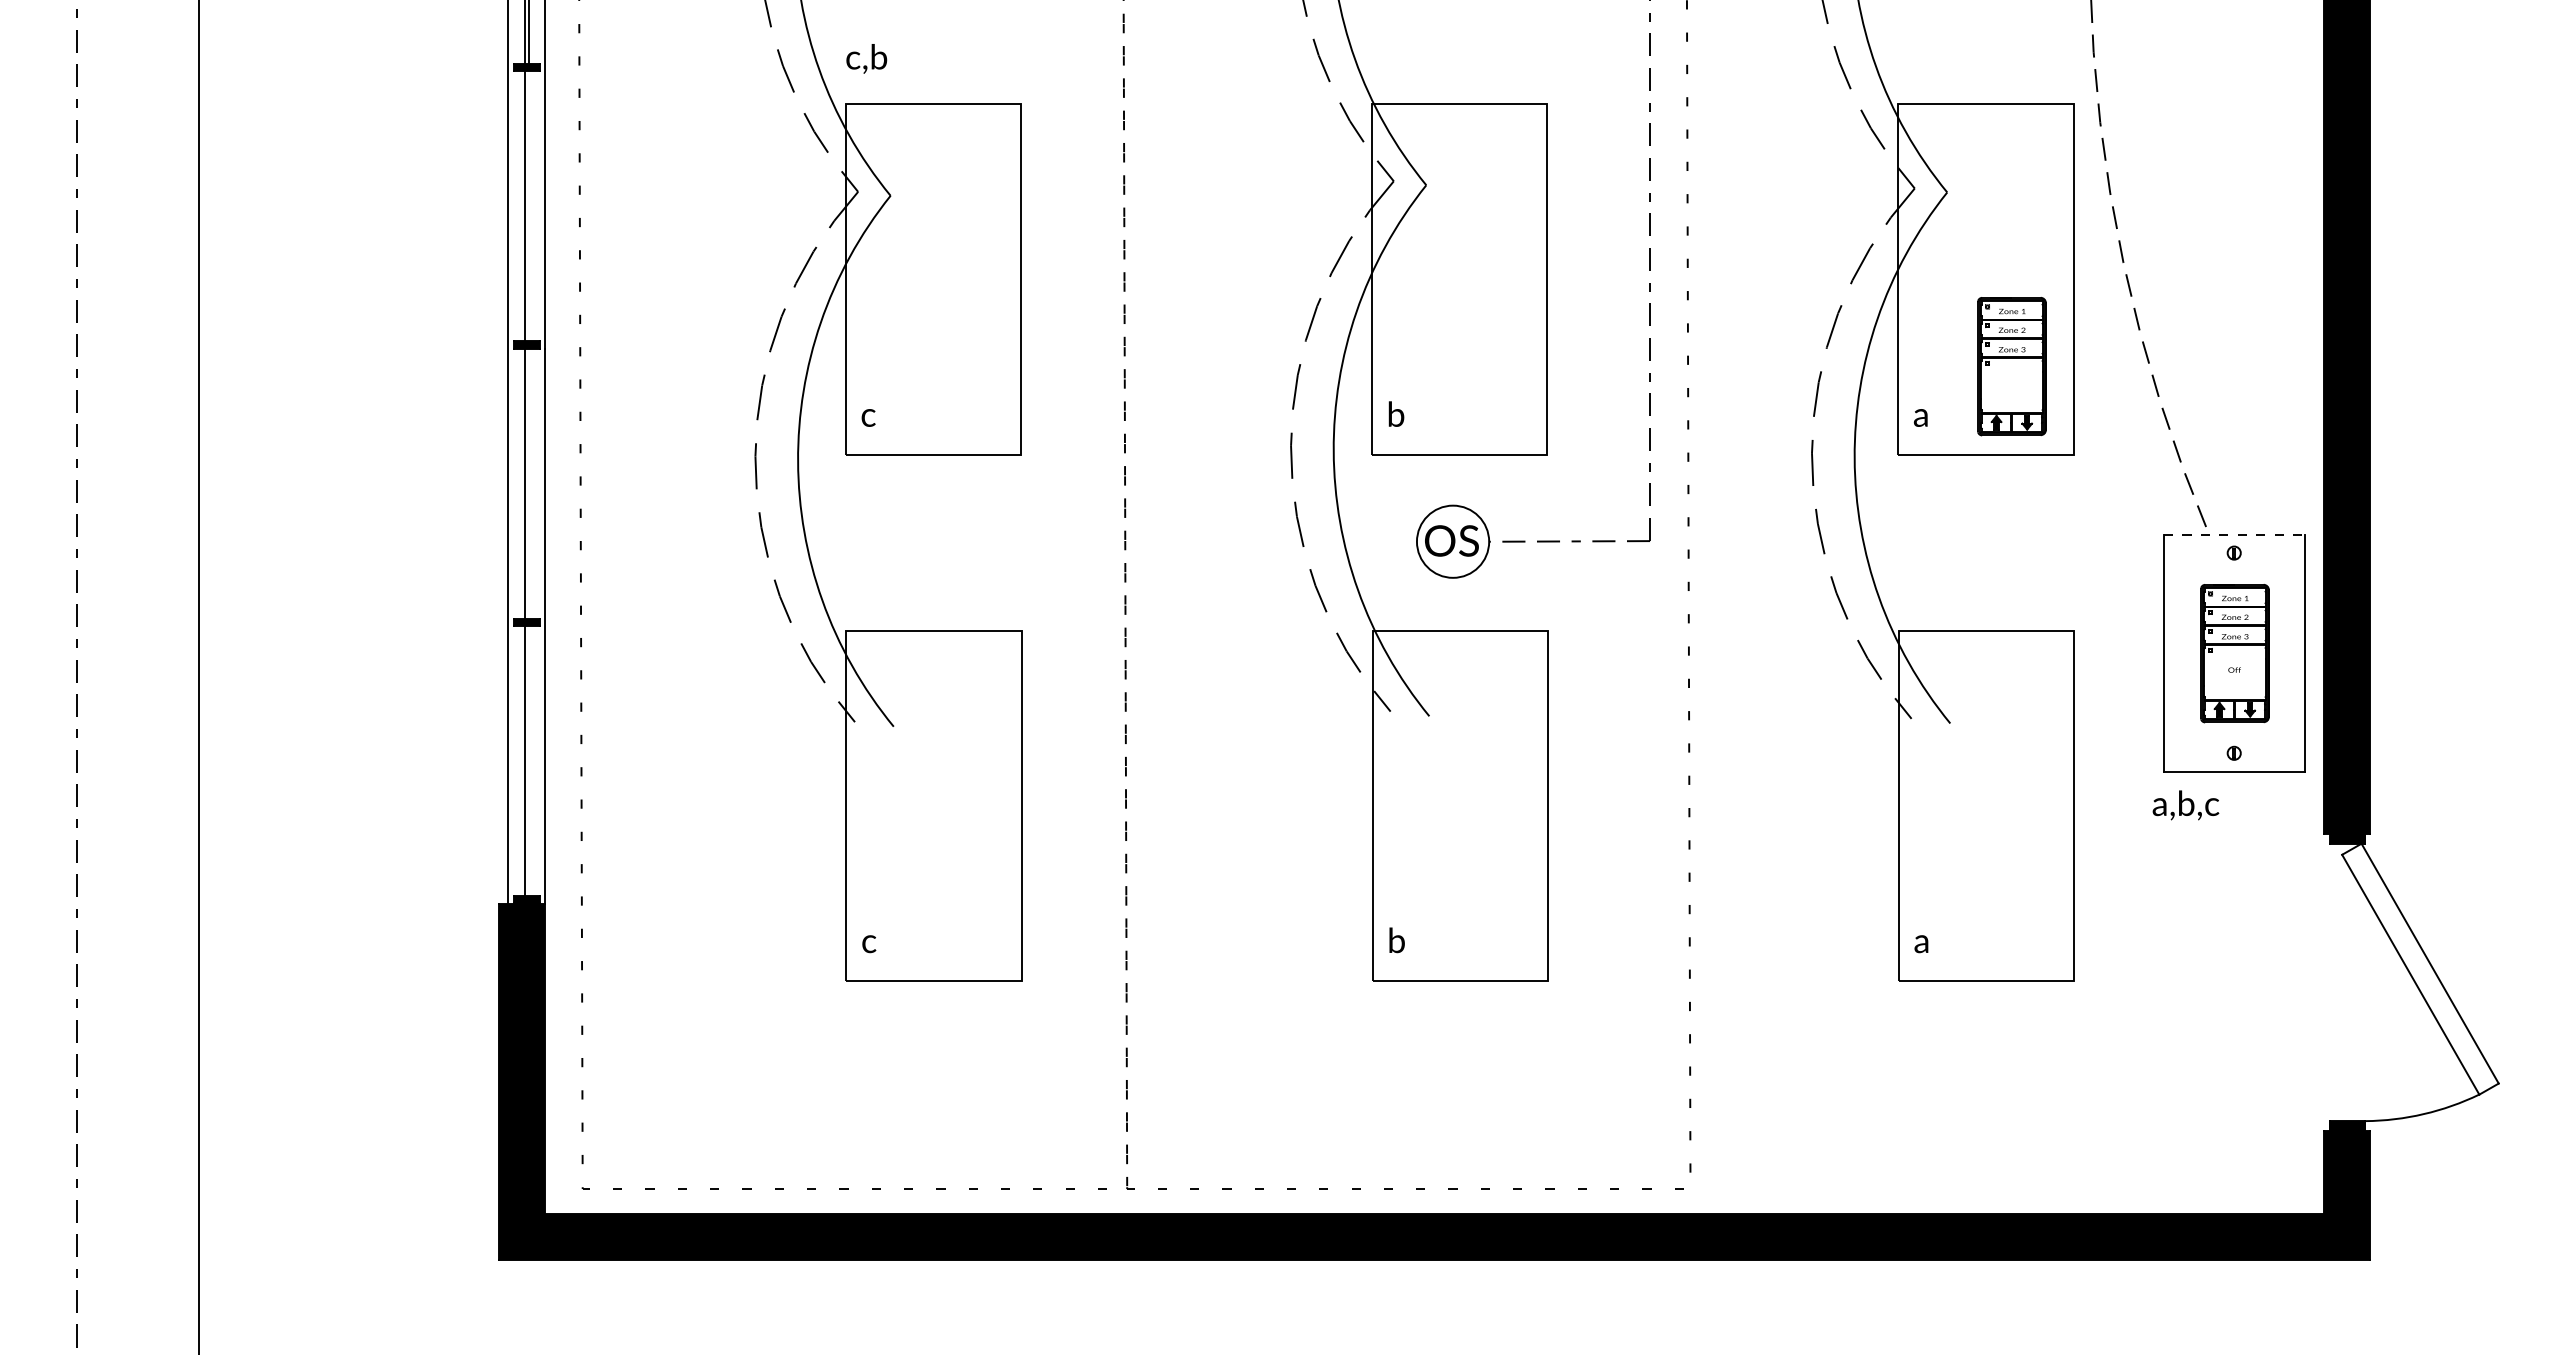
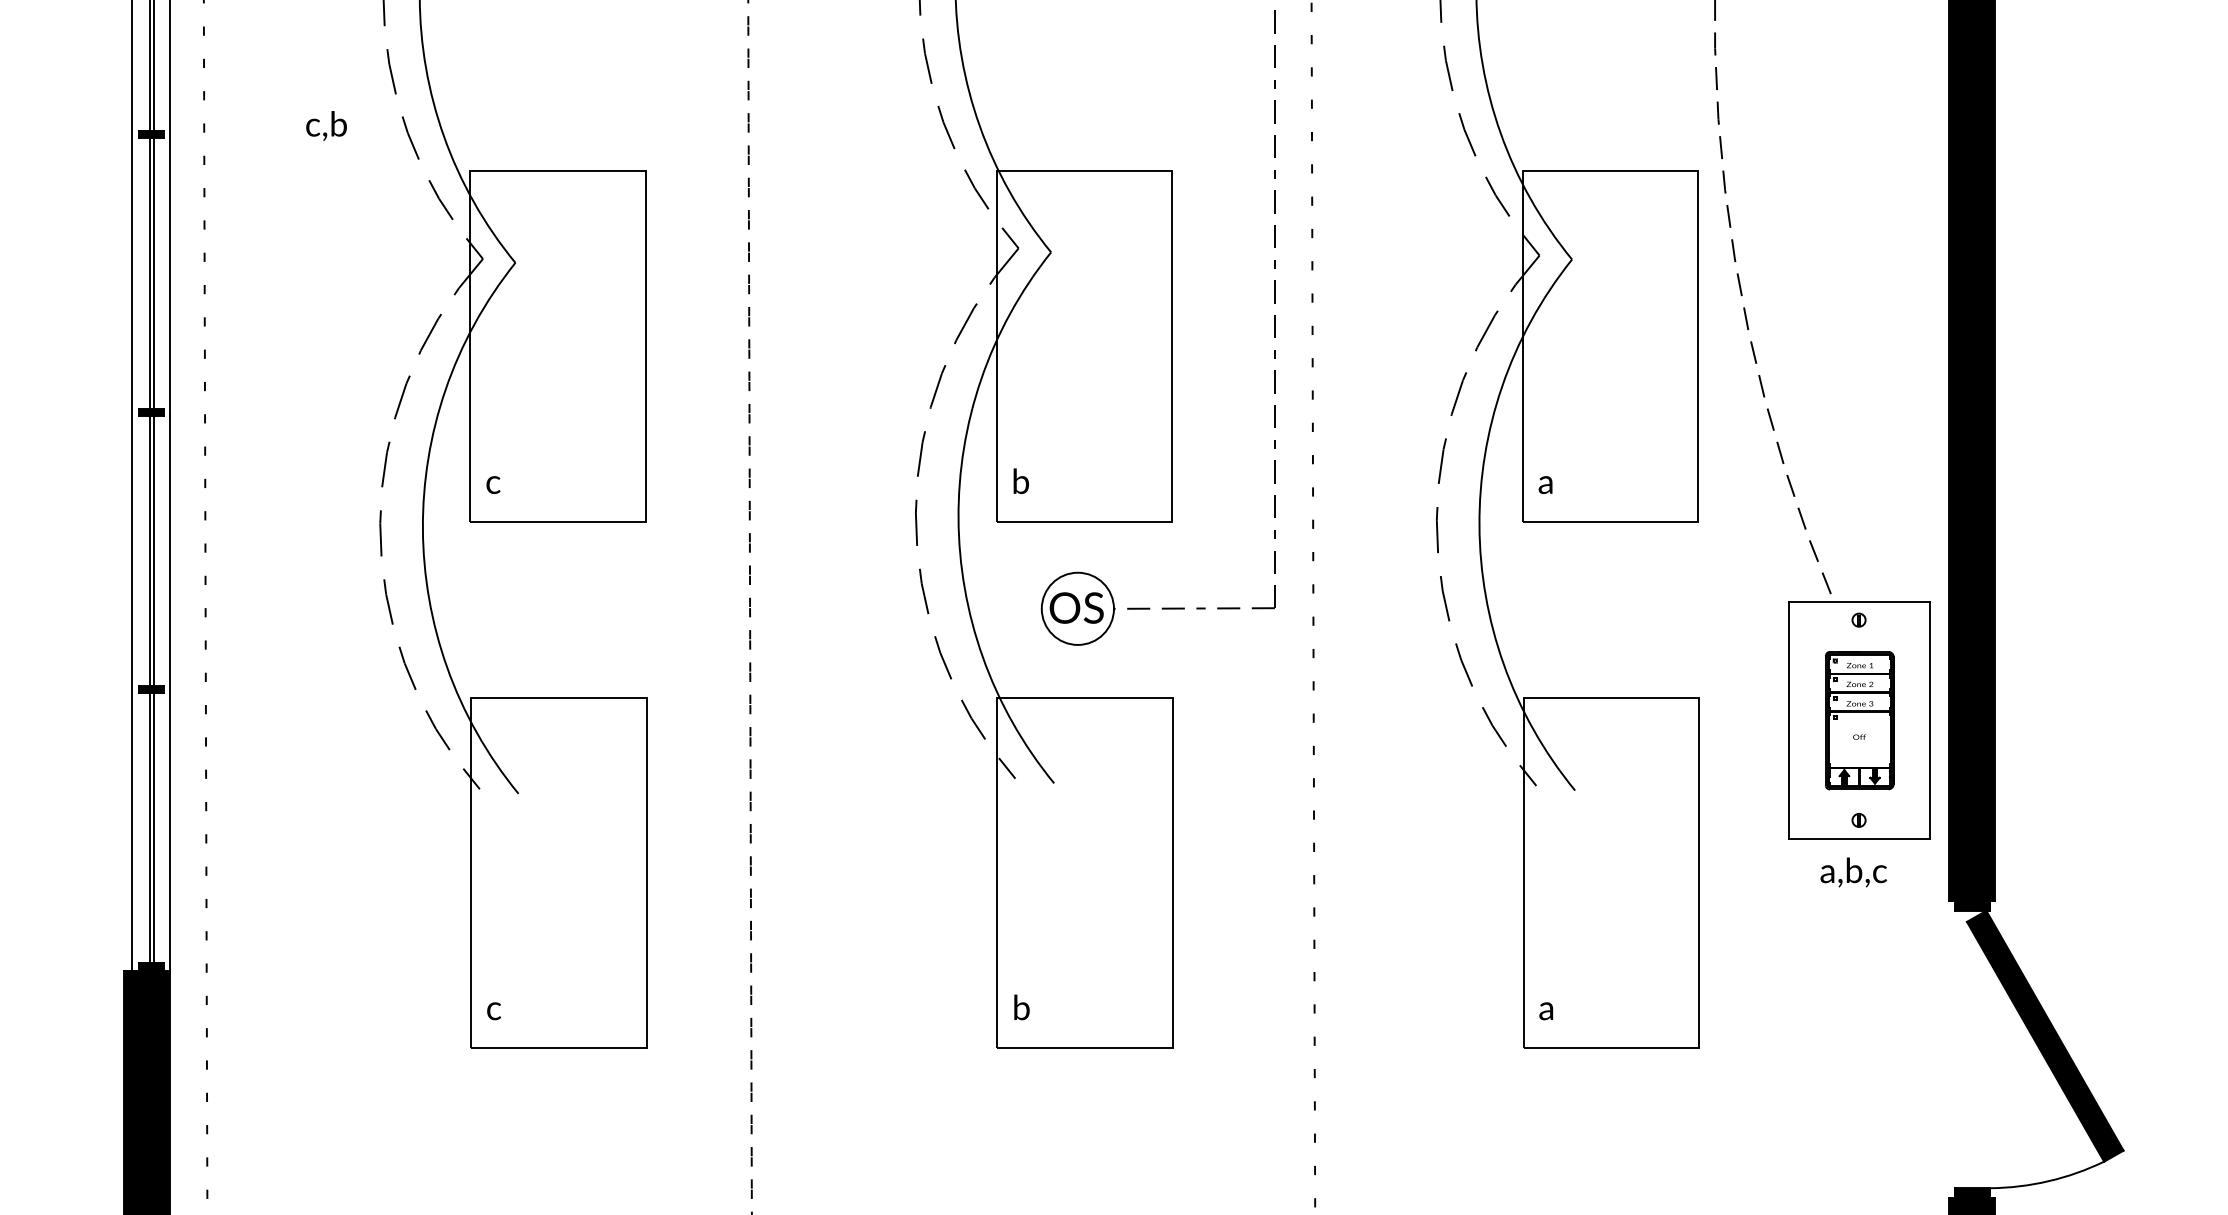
text: (866, 58) -> (326, 125), moved
line: (528, 206) -> (153, 273), added
part: (2011, 366) -> (1636, 433), removed
line: (528, 483) -> (153, 550), added
line: (2234, 535) -> (1859, 602), dashed -> solid
line: (528, 761) -> (153, 828), added
text: (2185, 805) -> (1853, 872), moved
fill: (2420, 968) -> (2045, 1035), added

